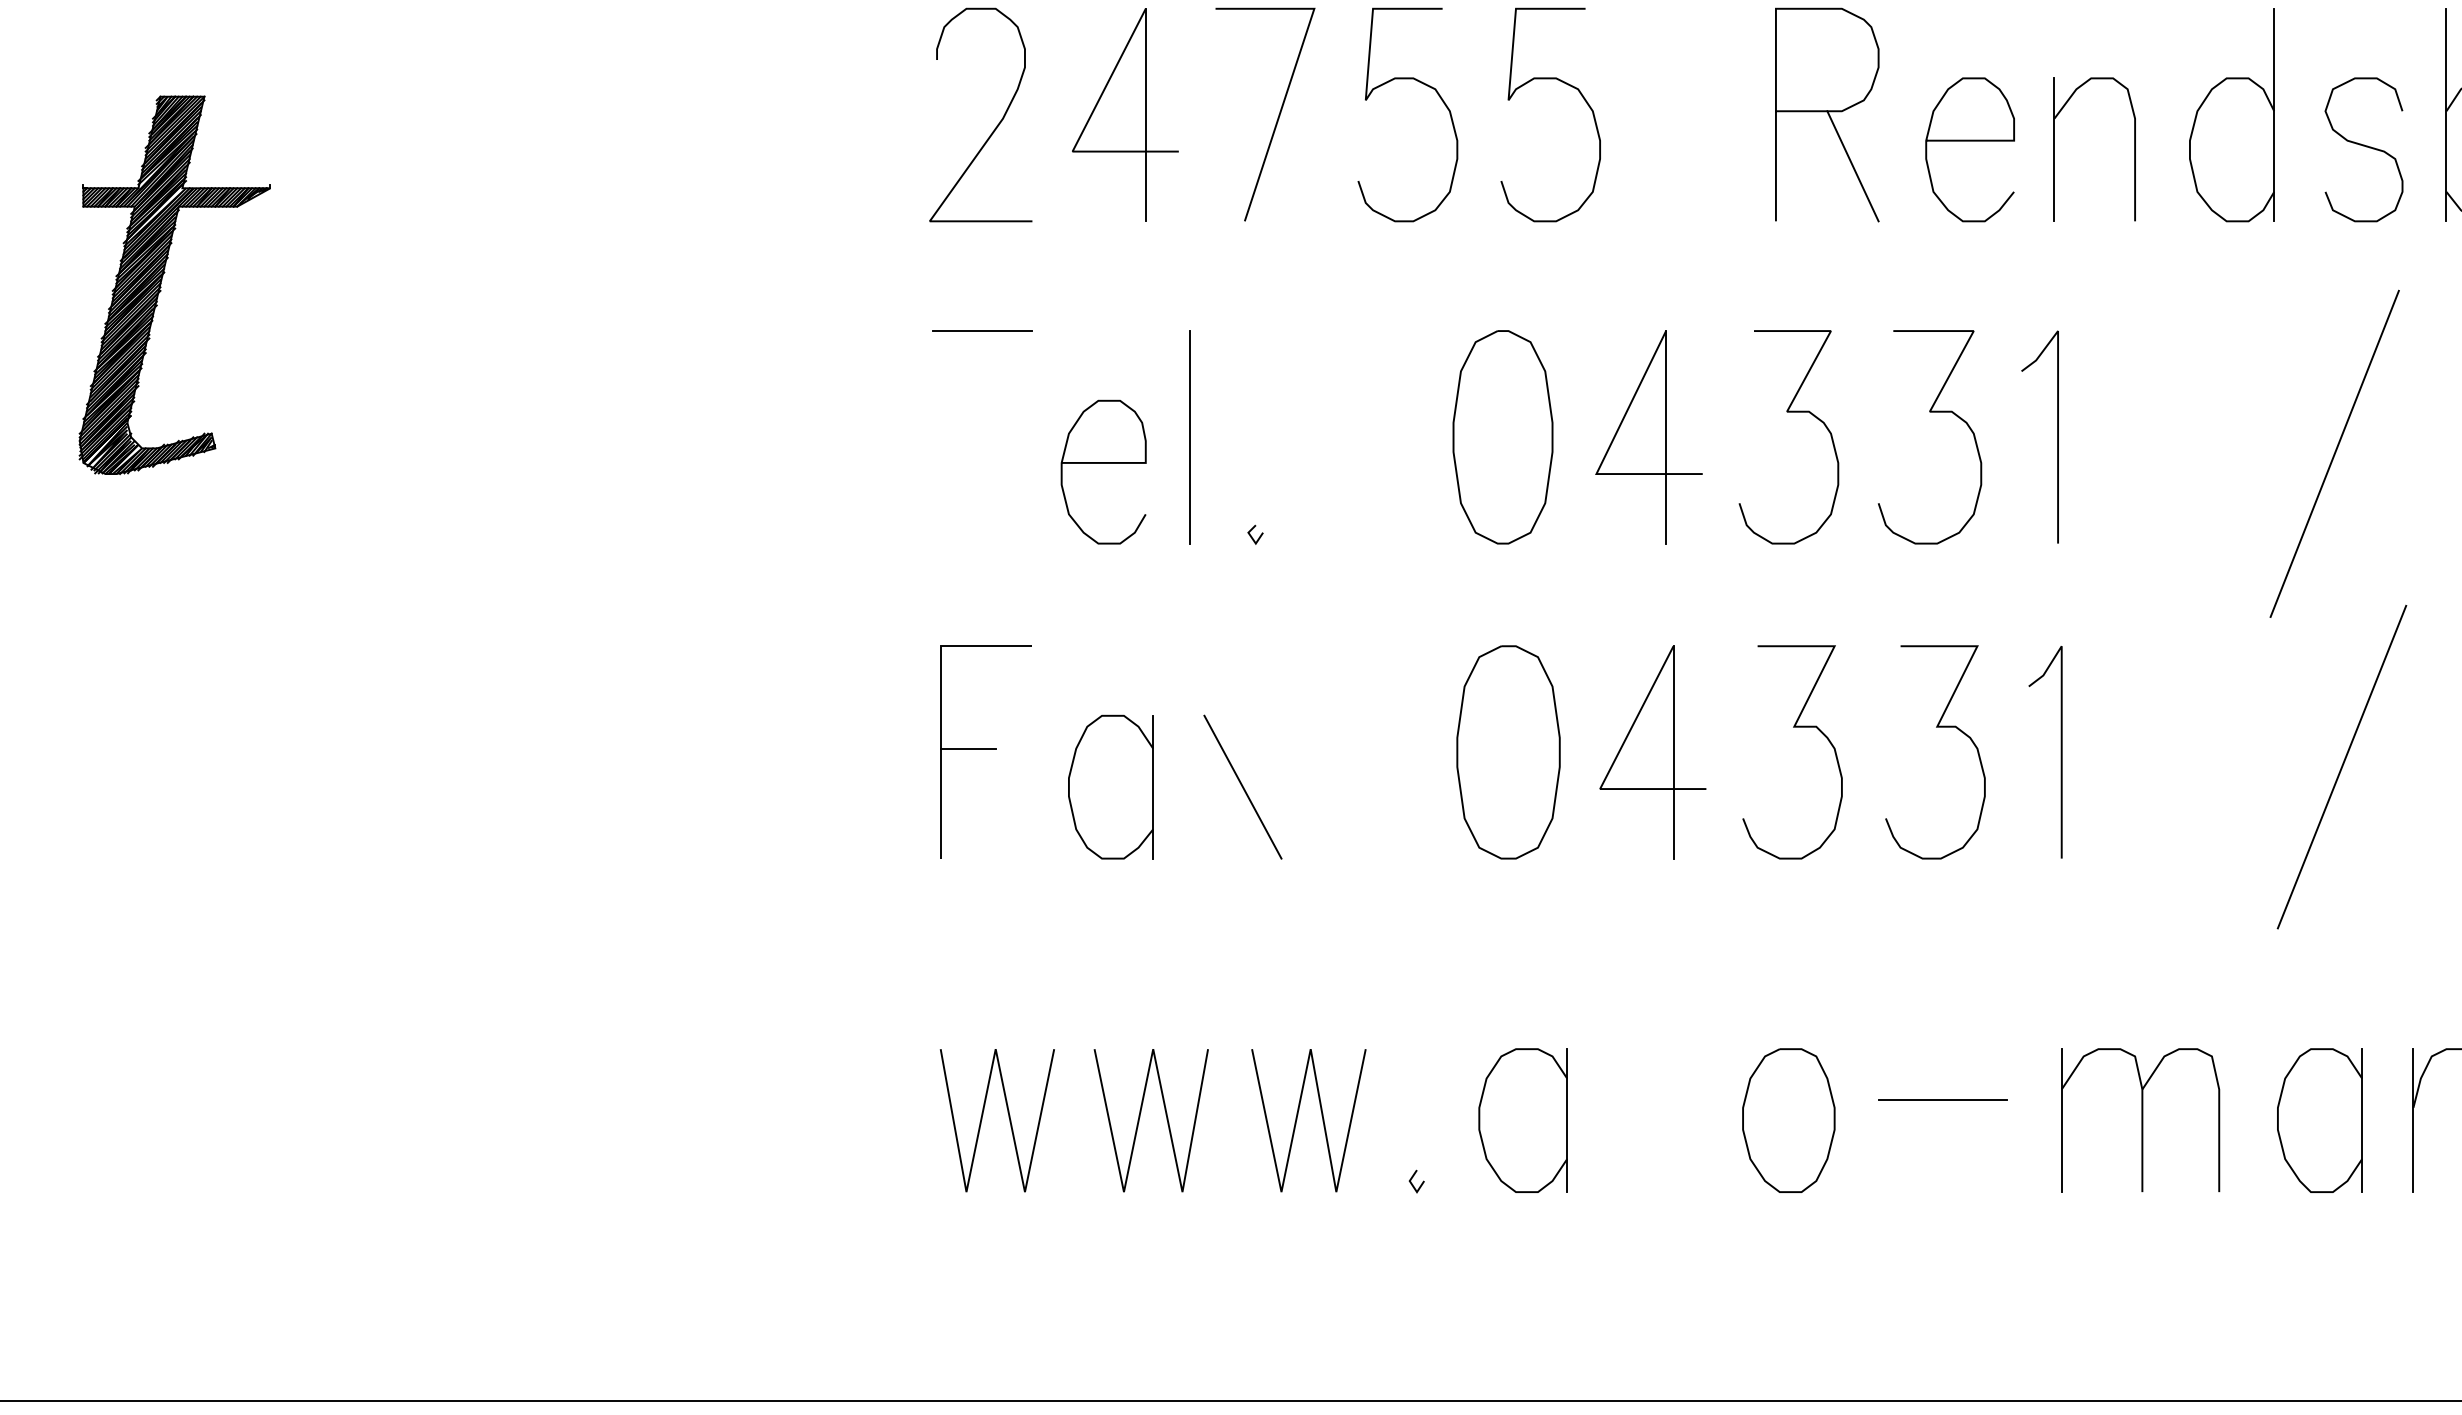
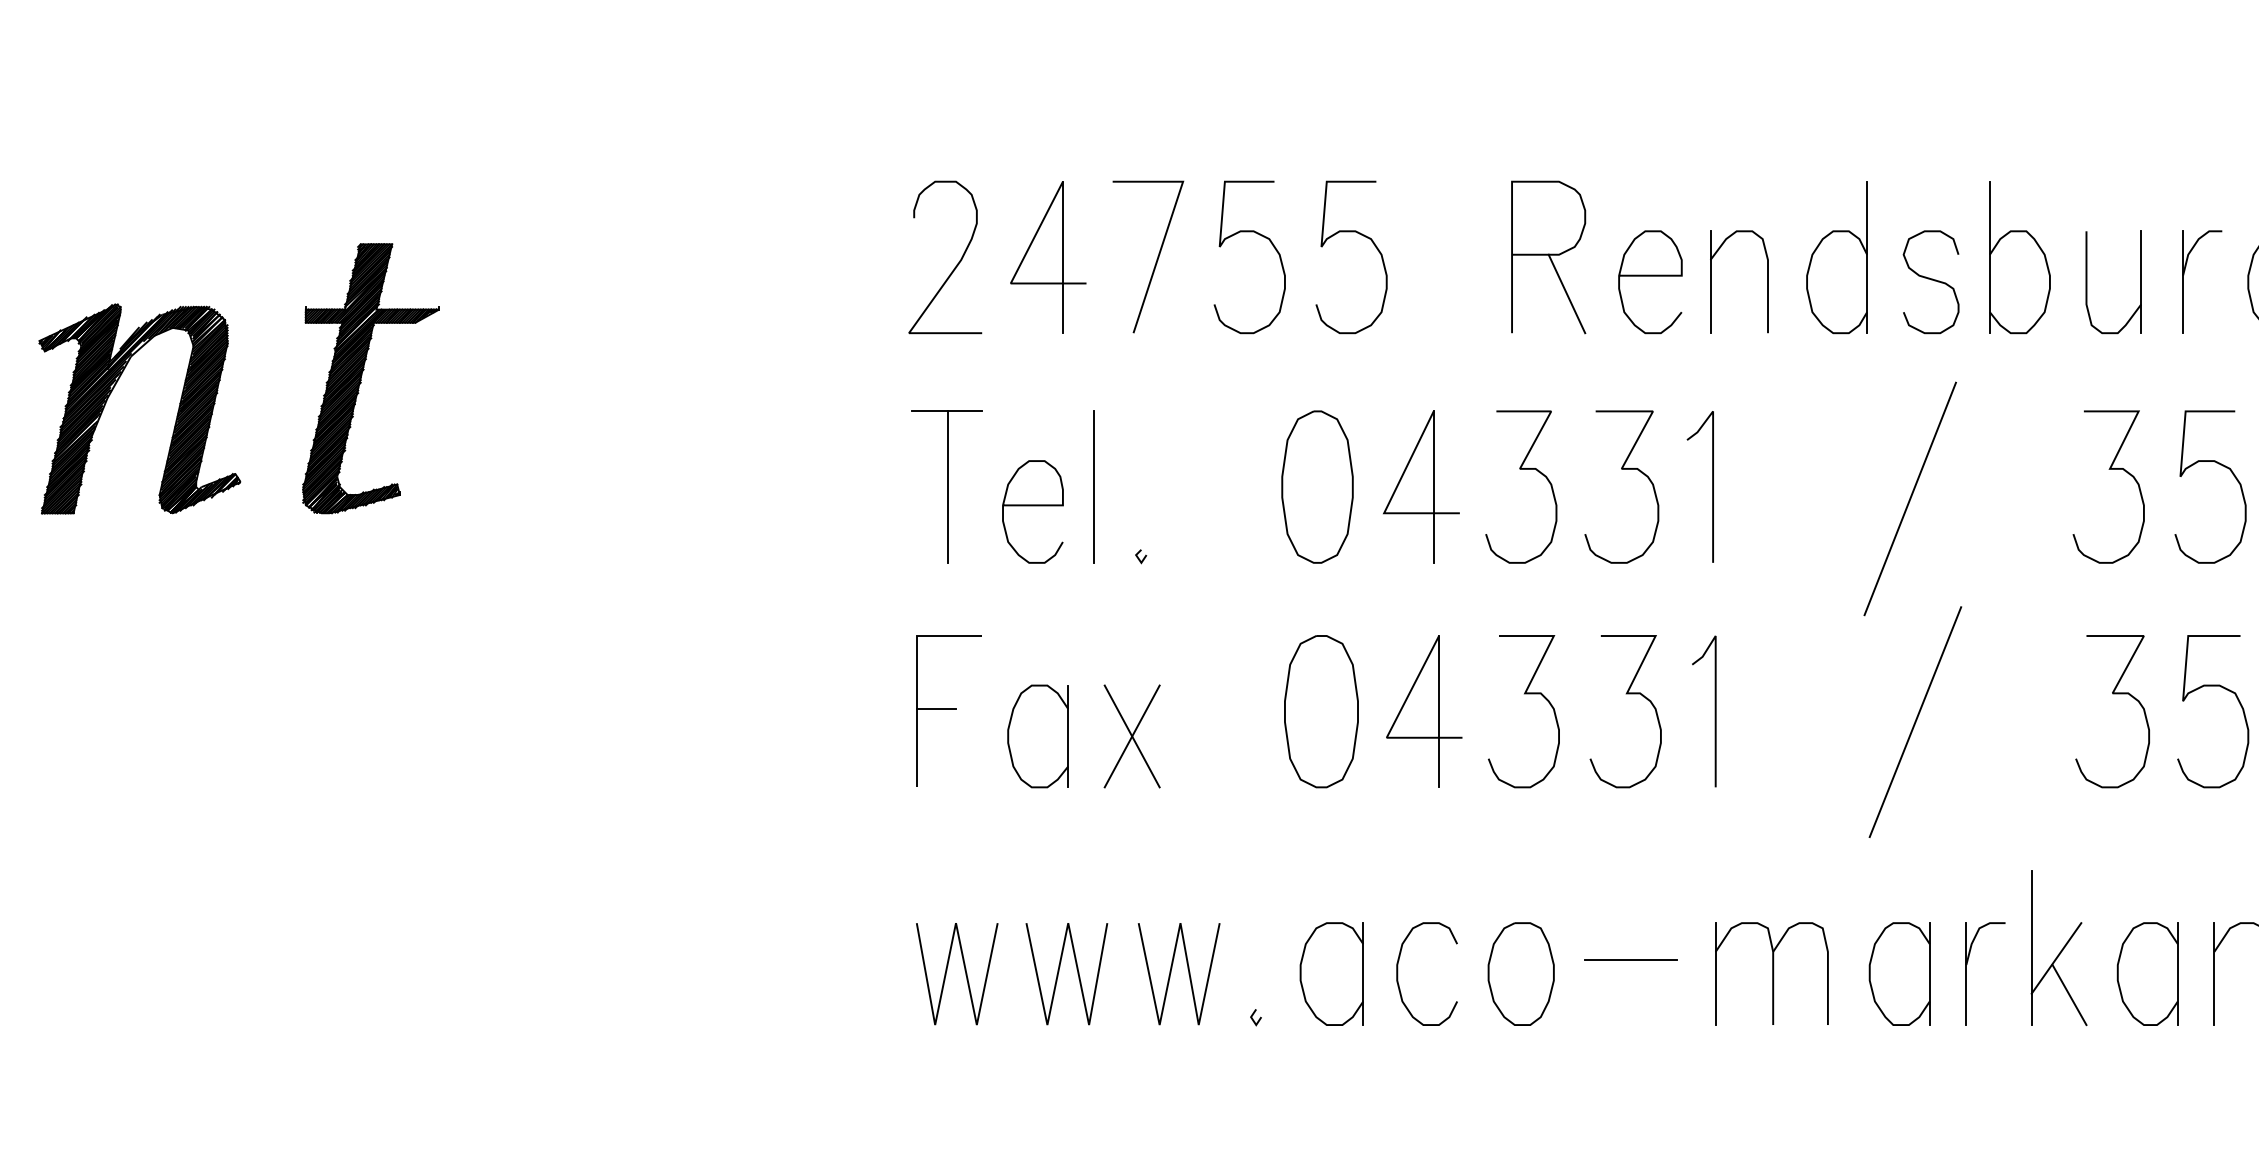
line: (985, 436) -> (948, 486), added
line: (1241, 787) -> (1131, 736), added
curve: (1616, 1119) -> (1398, 973), added

